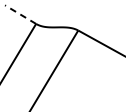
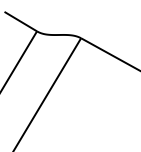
line: (20, 14) -> (20, 21), dashed -> solid

